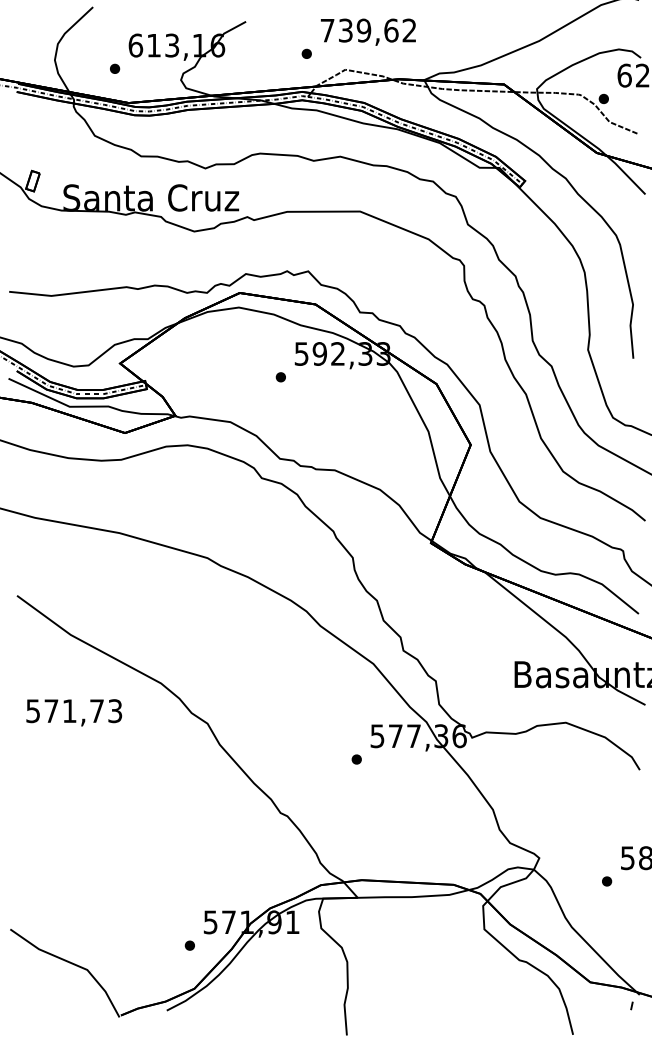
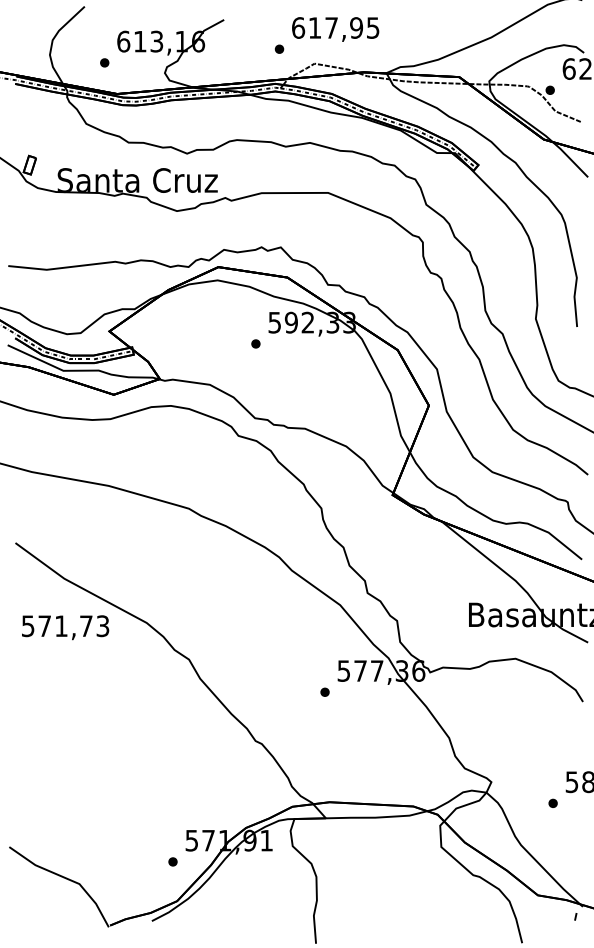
text: (368, 30) -> (335, 27), 739,62 -> 617,95
text: (74, 712) -> (65, 627), moved

